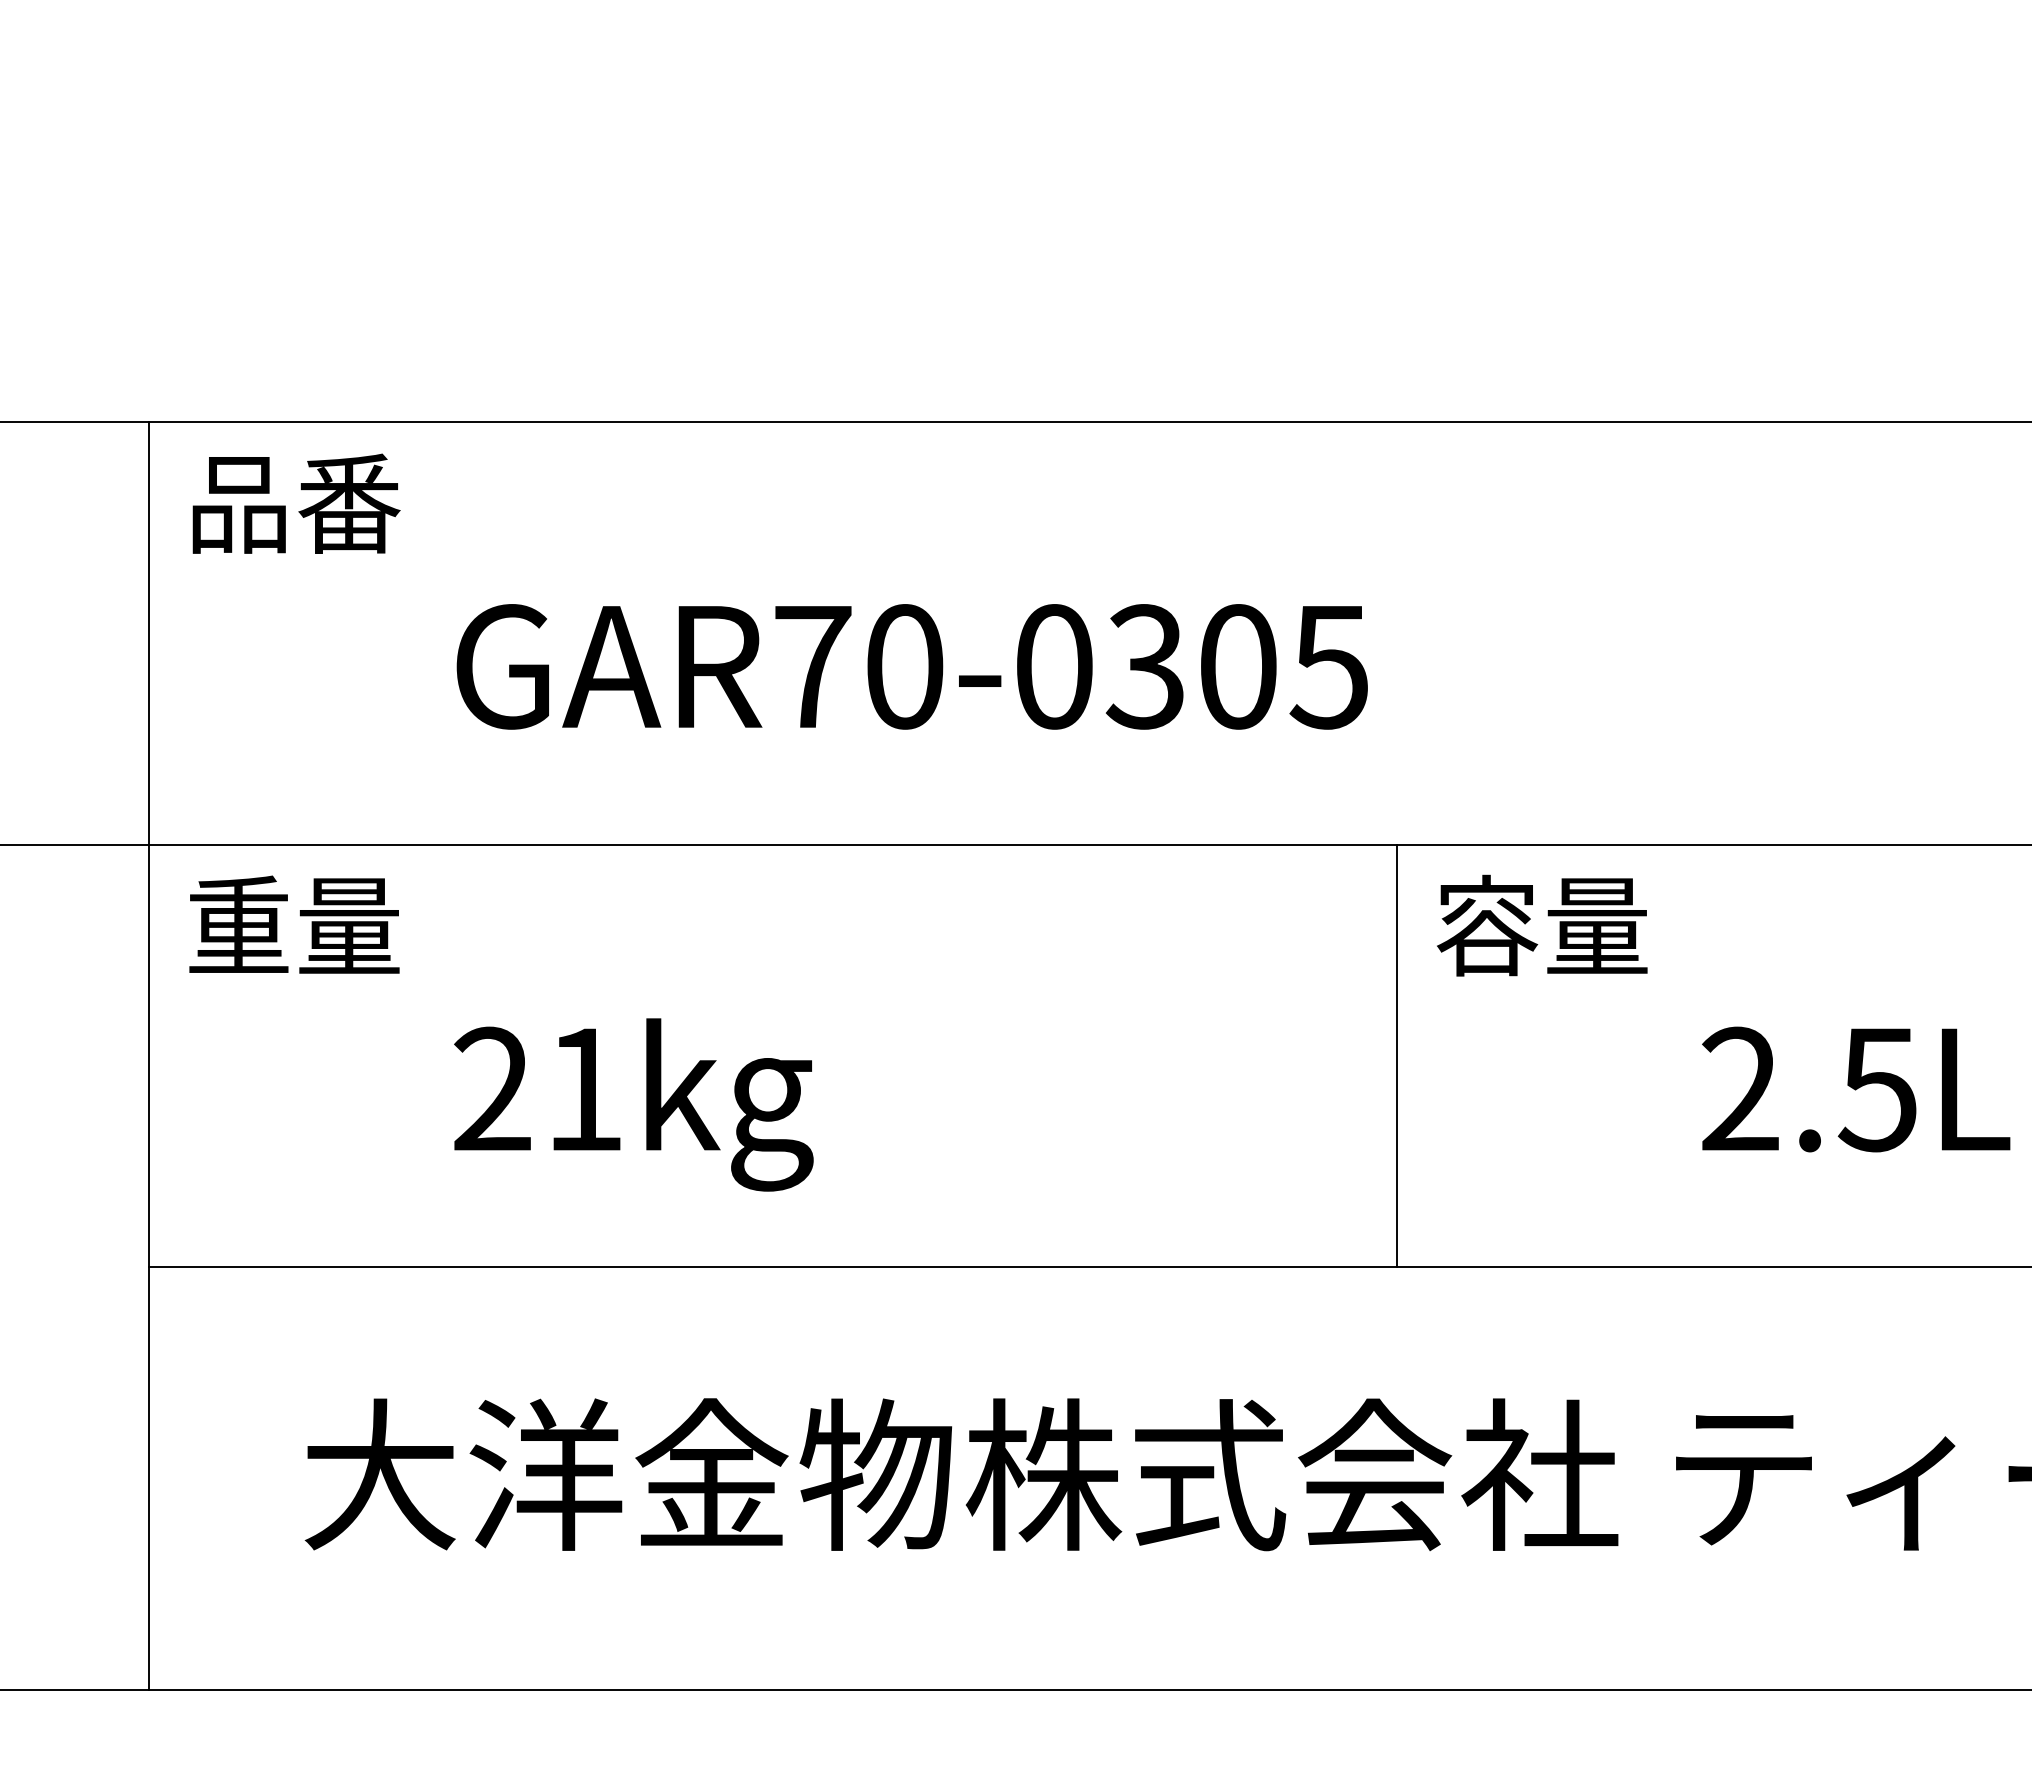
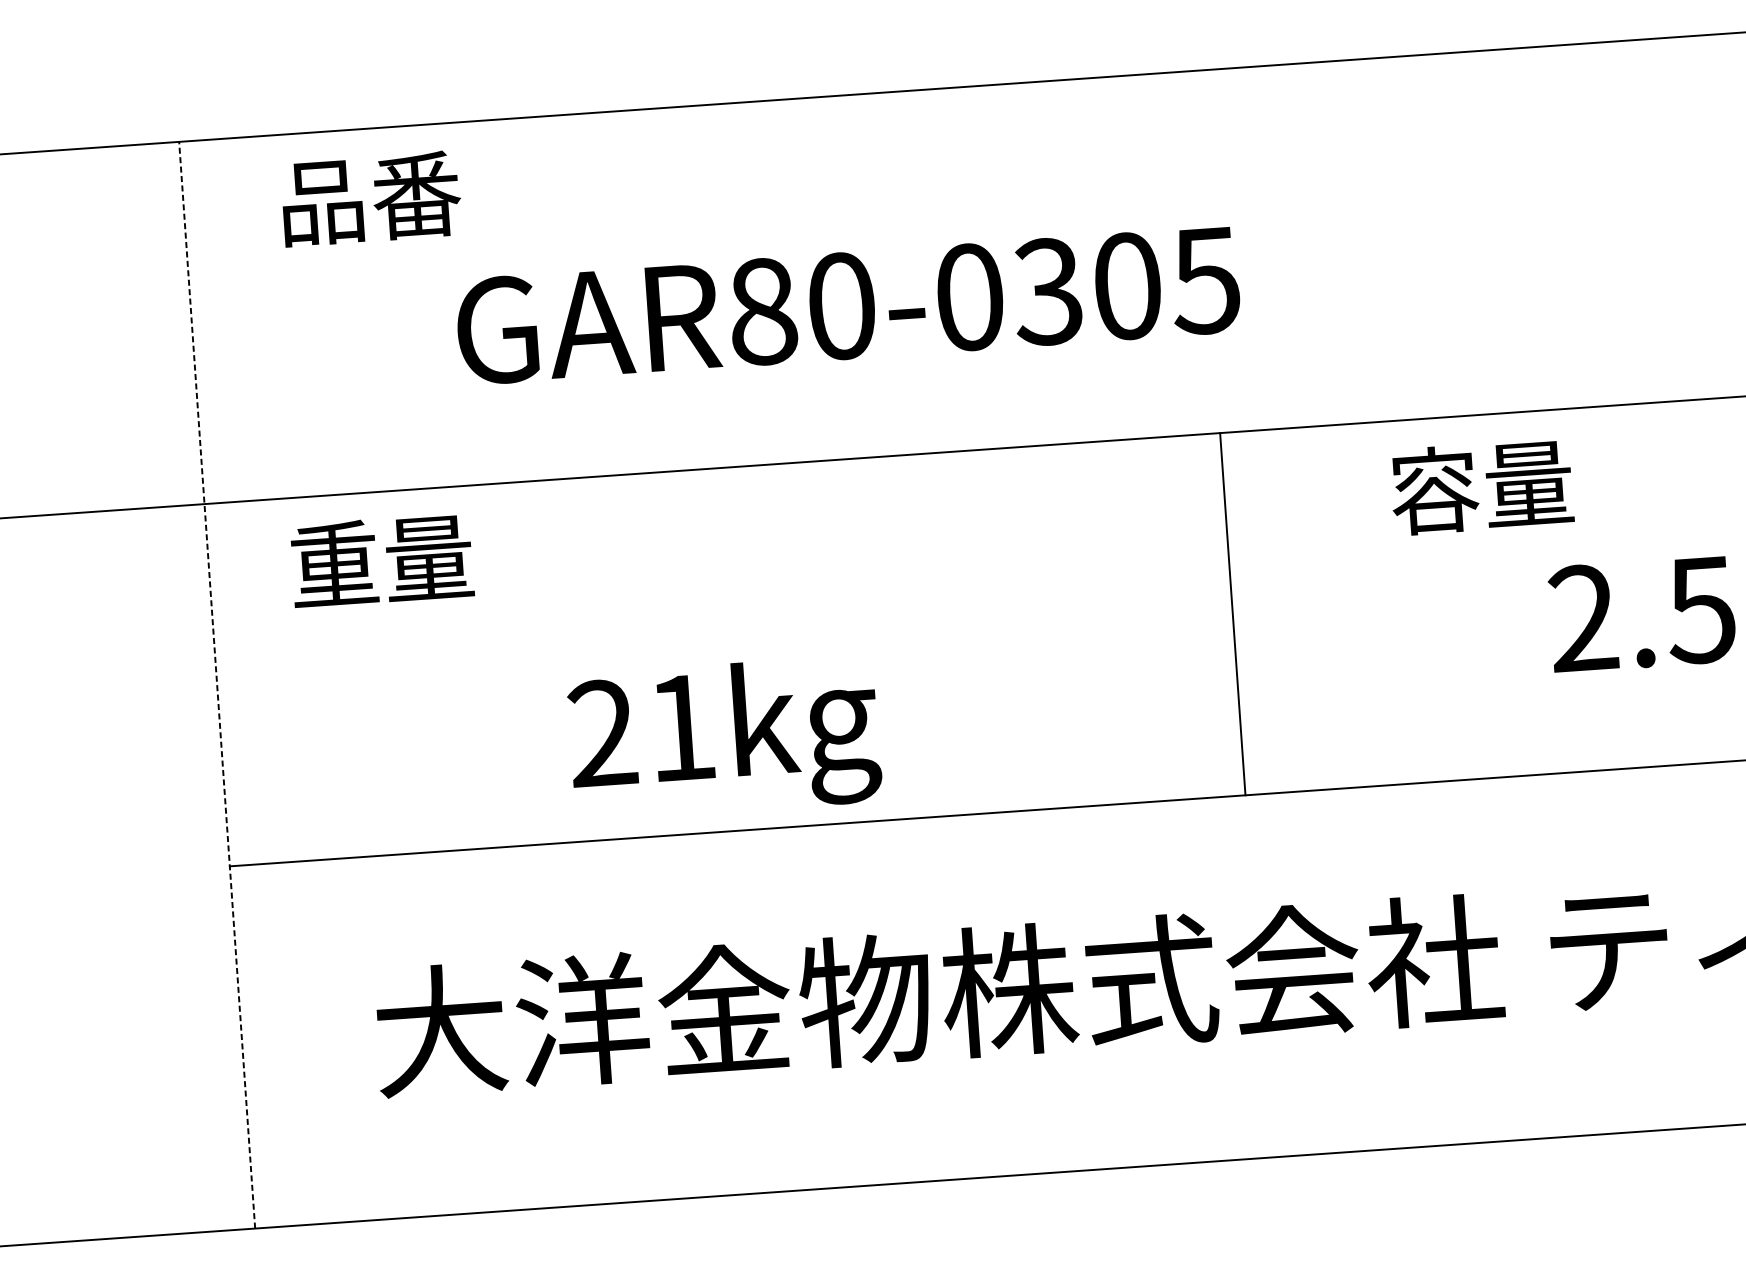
text: (296, 503) -> (371, 198), moved
text: (813, 666) -> (763, 311), GAR70-0305 -> GAR80-0305
text: (294, 924) -> (382, 560), moved
text: (1542, 925) -> (1482, 486), moved
line: (1396, 1055) -> (1232, 613), moved
line: (148, 1056) -> (216, 685), solid -> dashed
text: (633, 1104) -> (724, 737), moved

